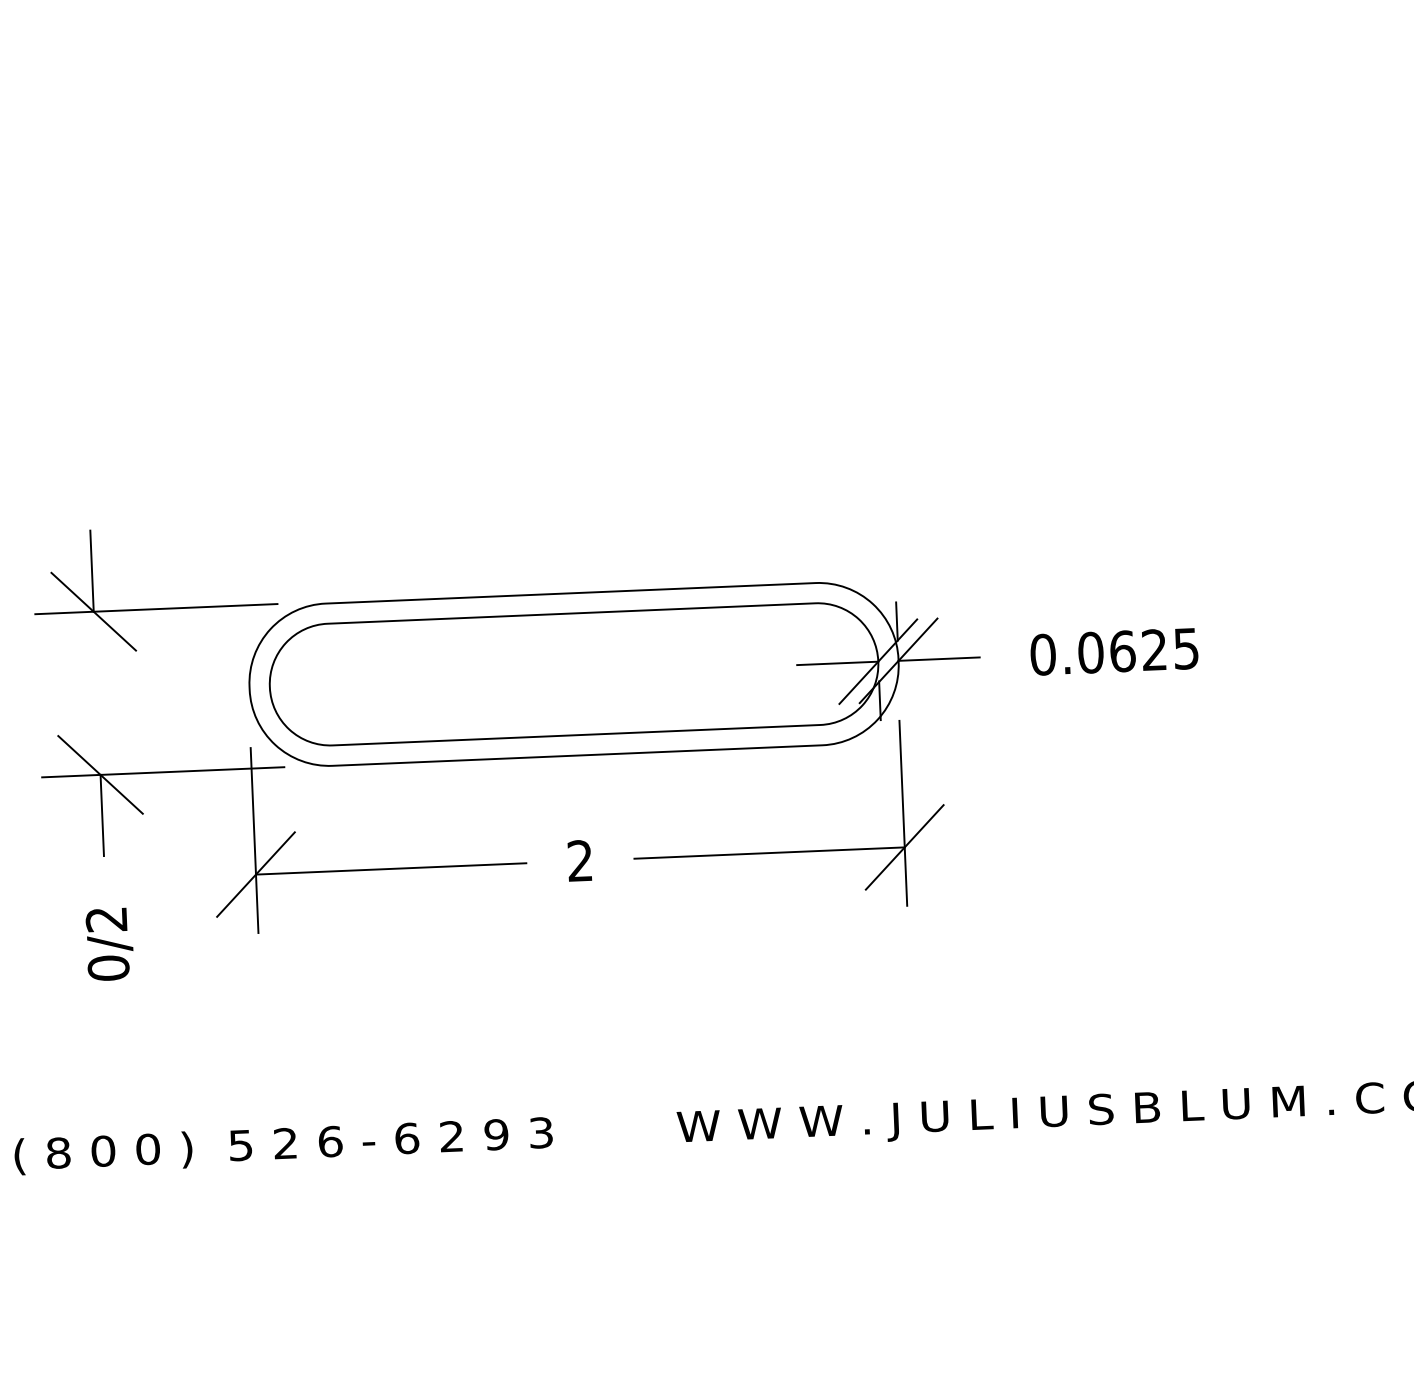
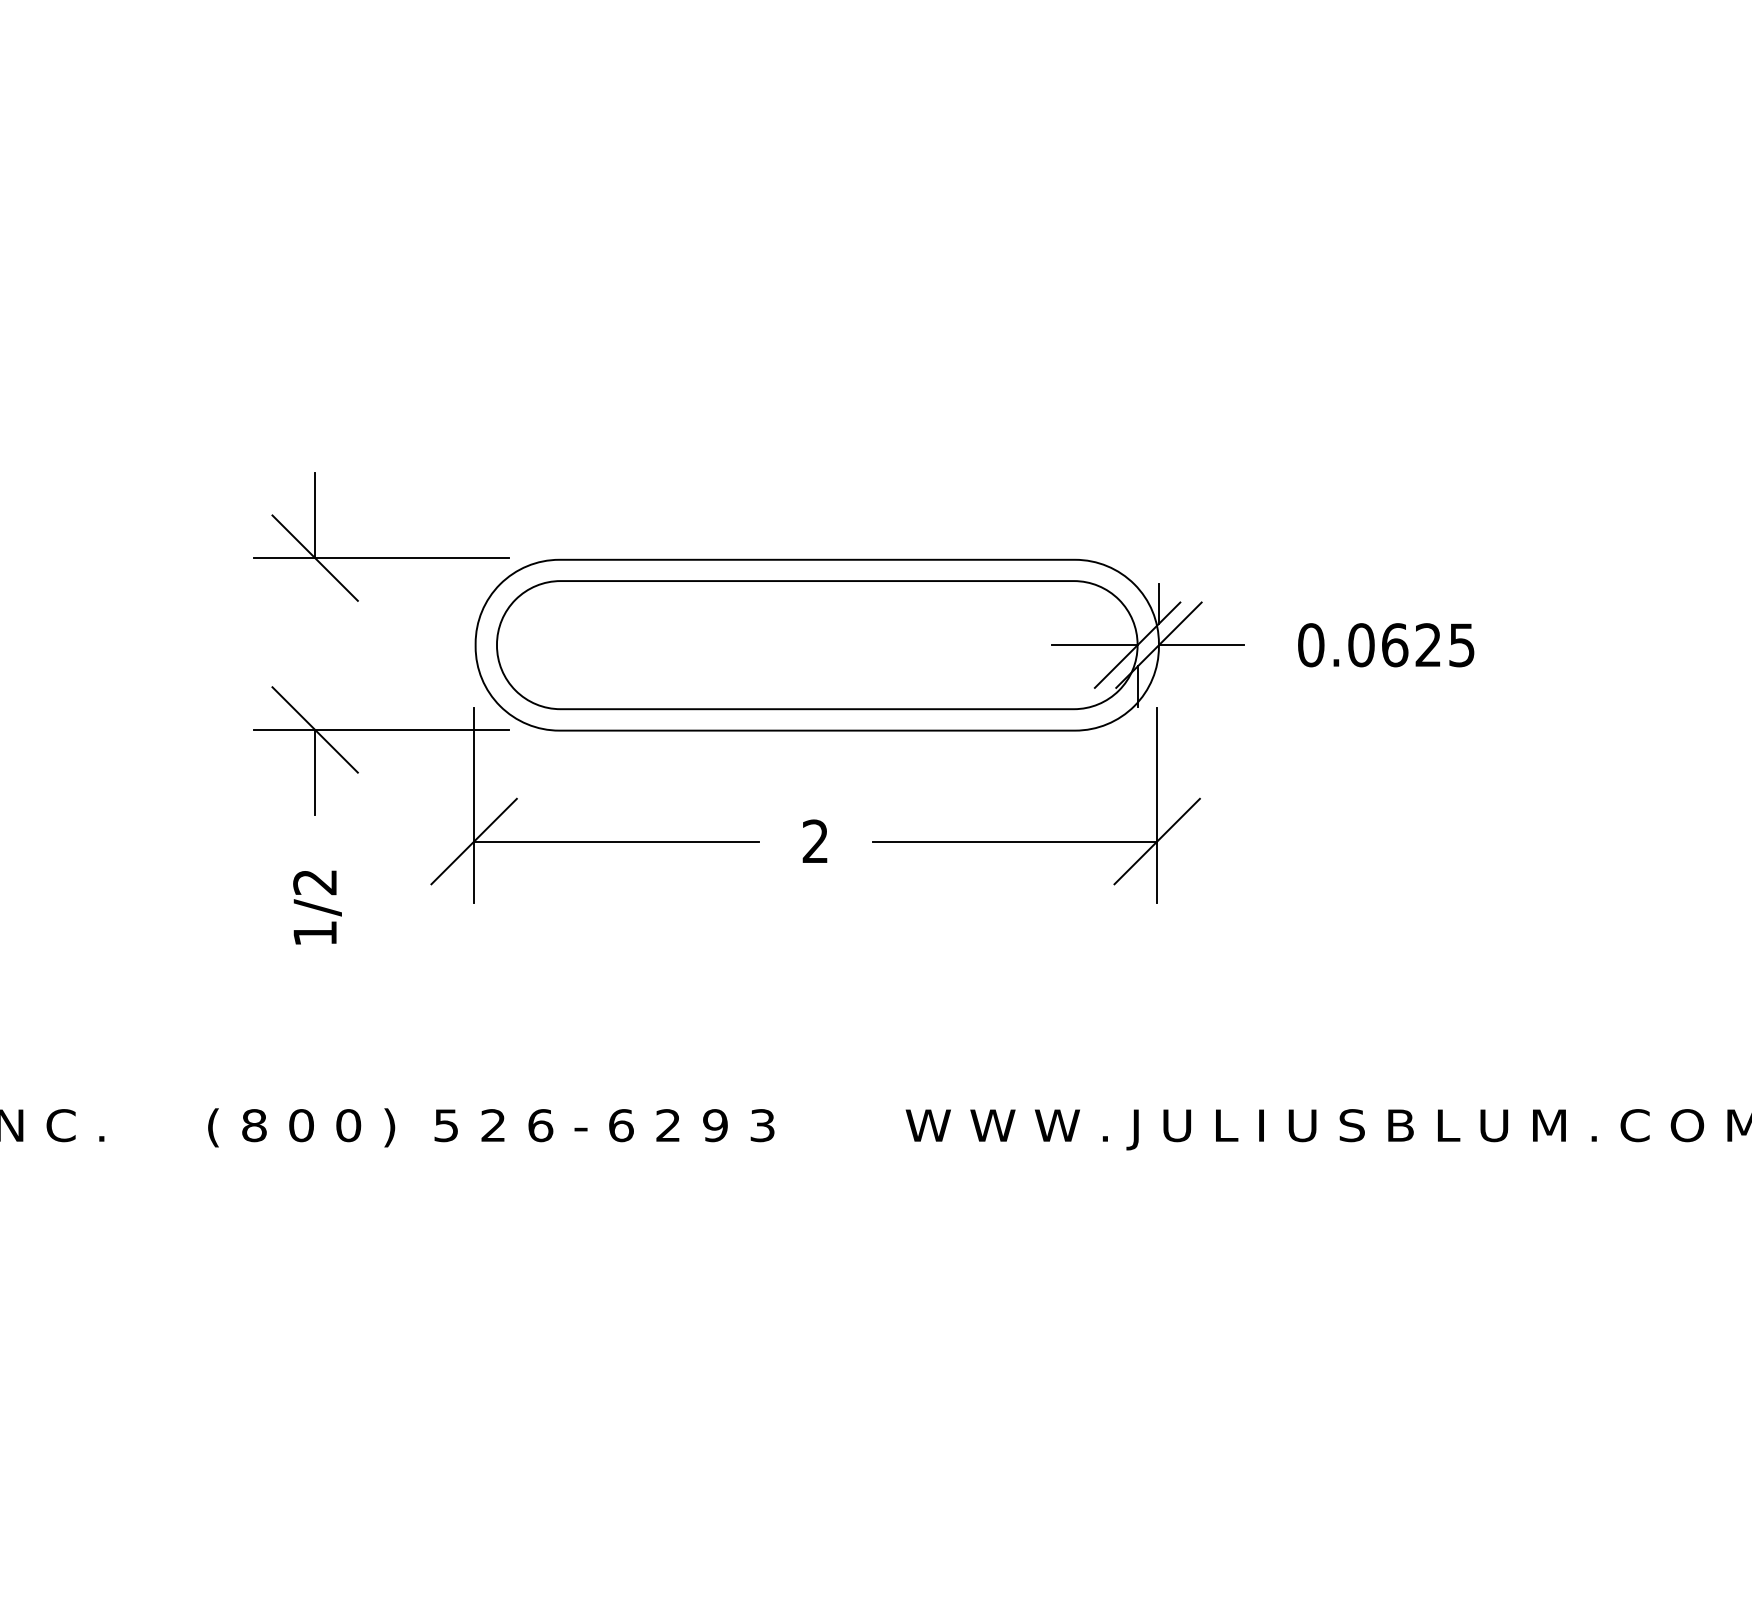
text: (108, 968) -> (315, 933), 0/2 -> 1/2

